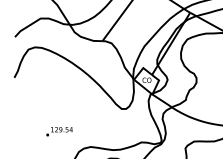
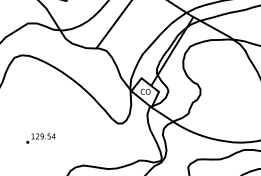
part: (59, 131) -> (40, 138), moved

